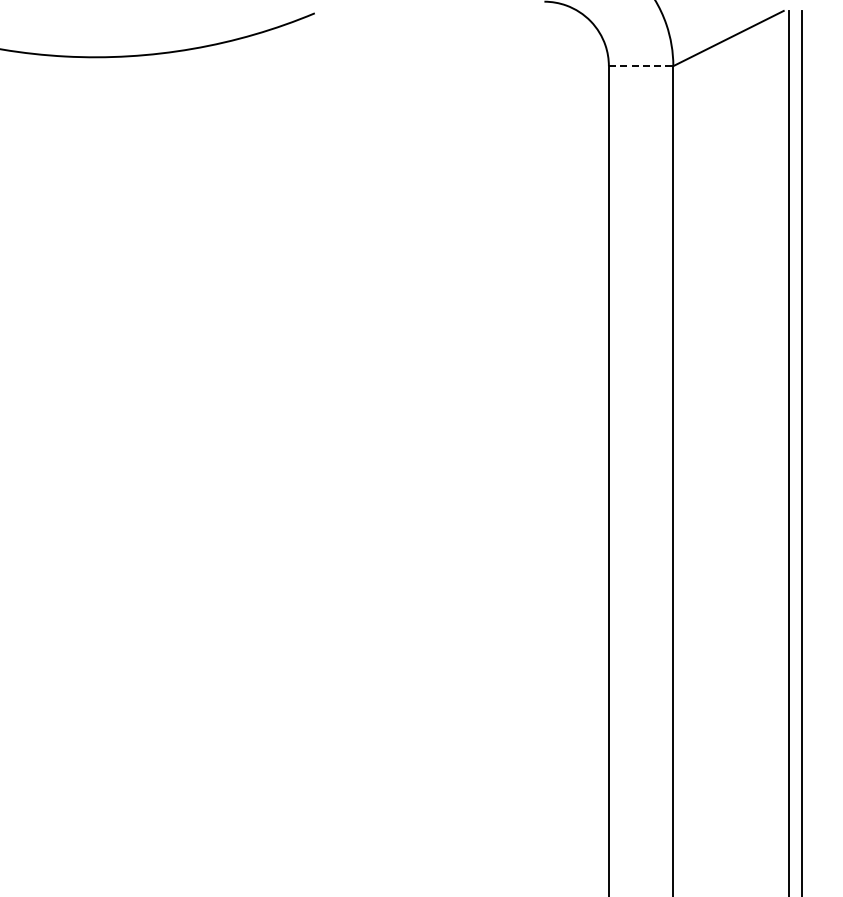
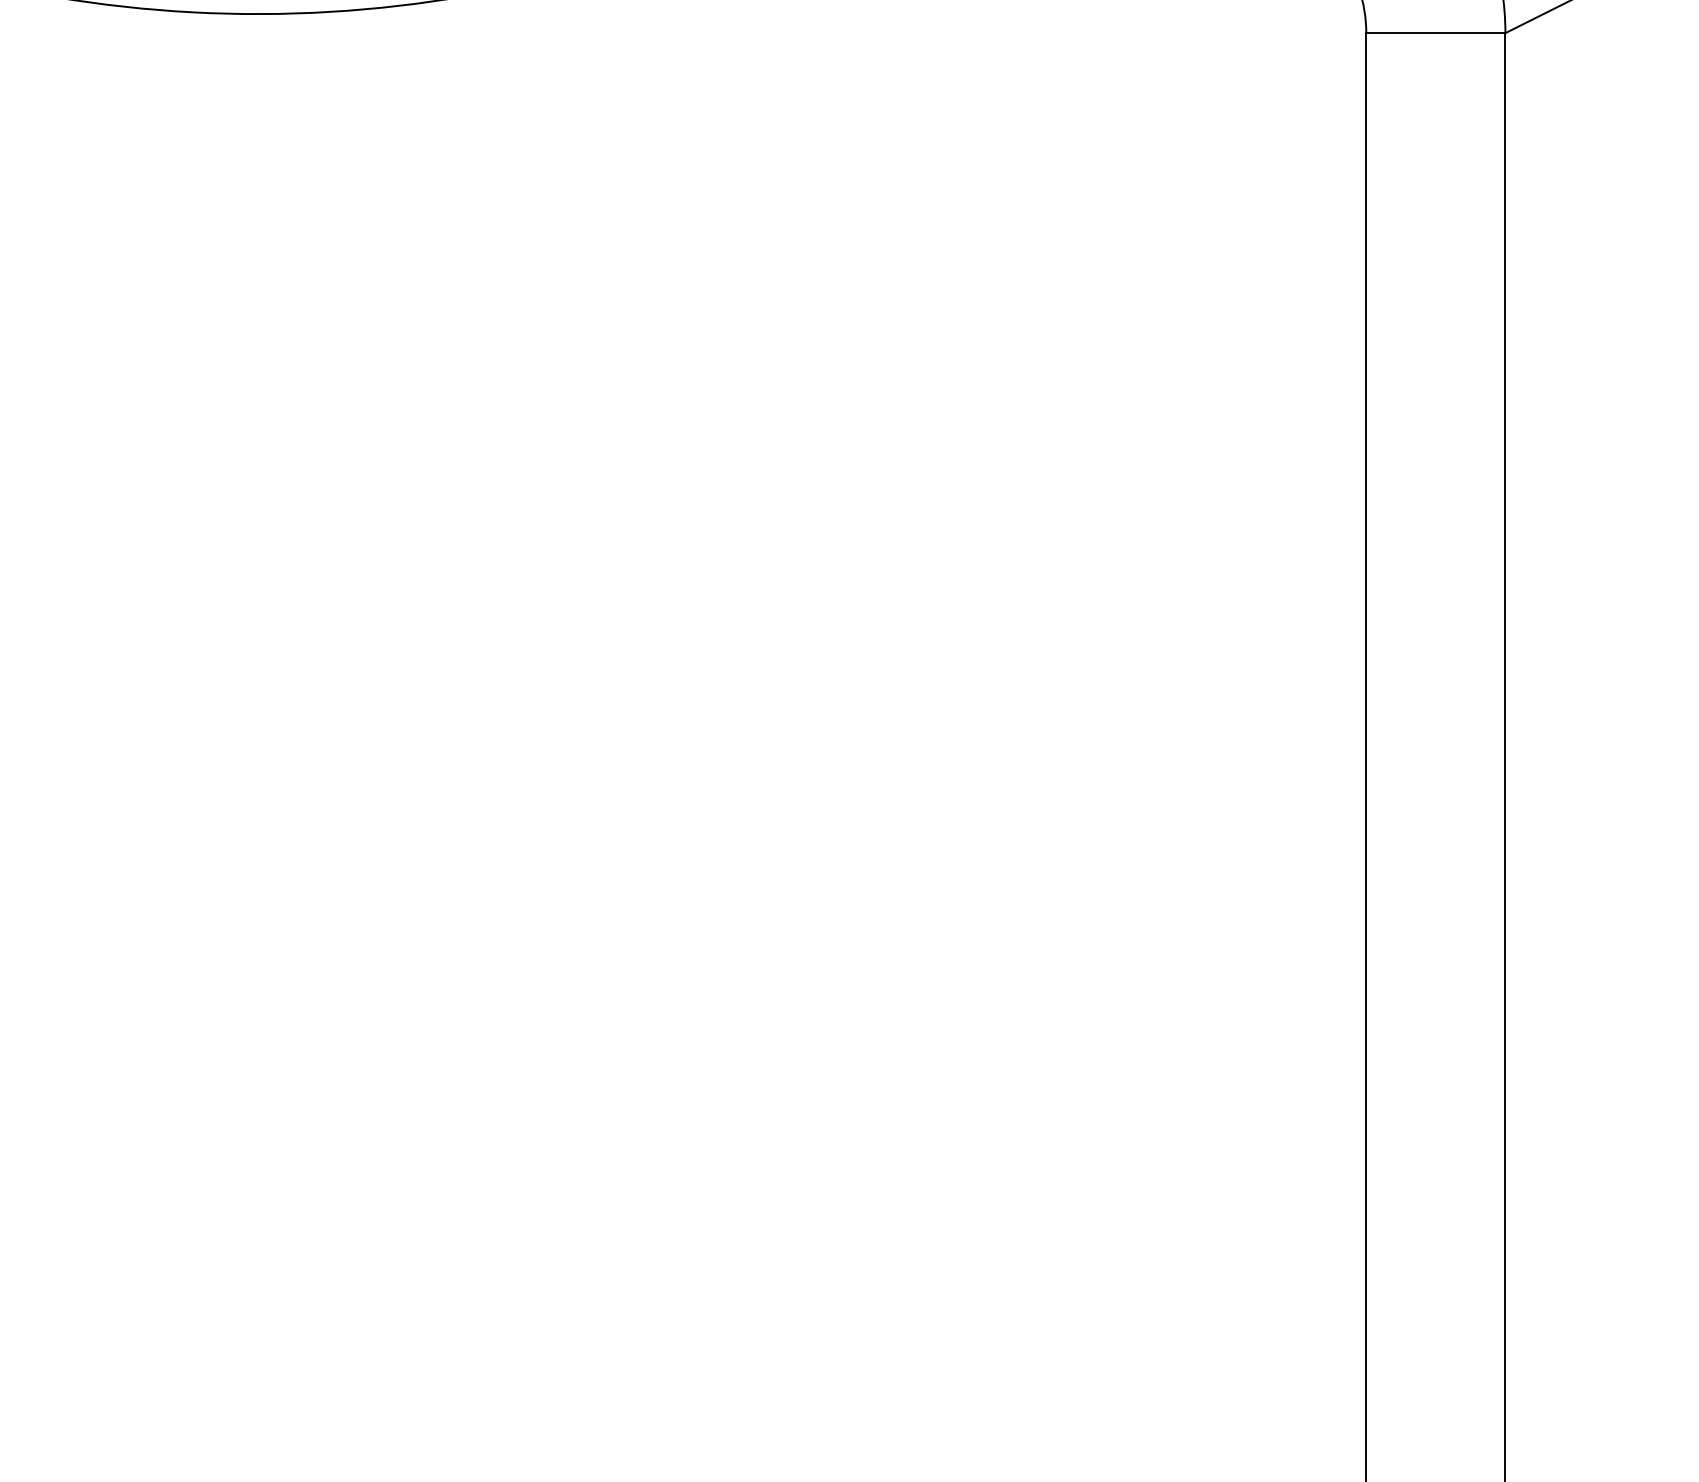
line: (641, 66) -> (1436, 33), dashed -> solid

